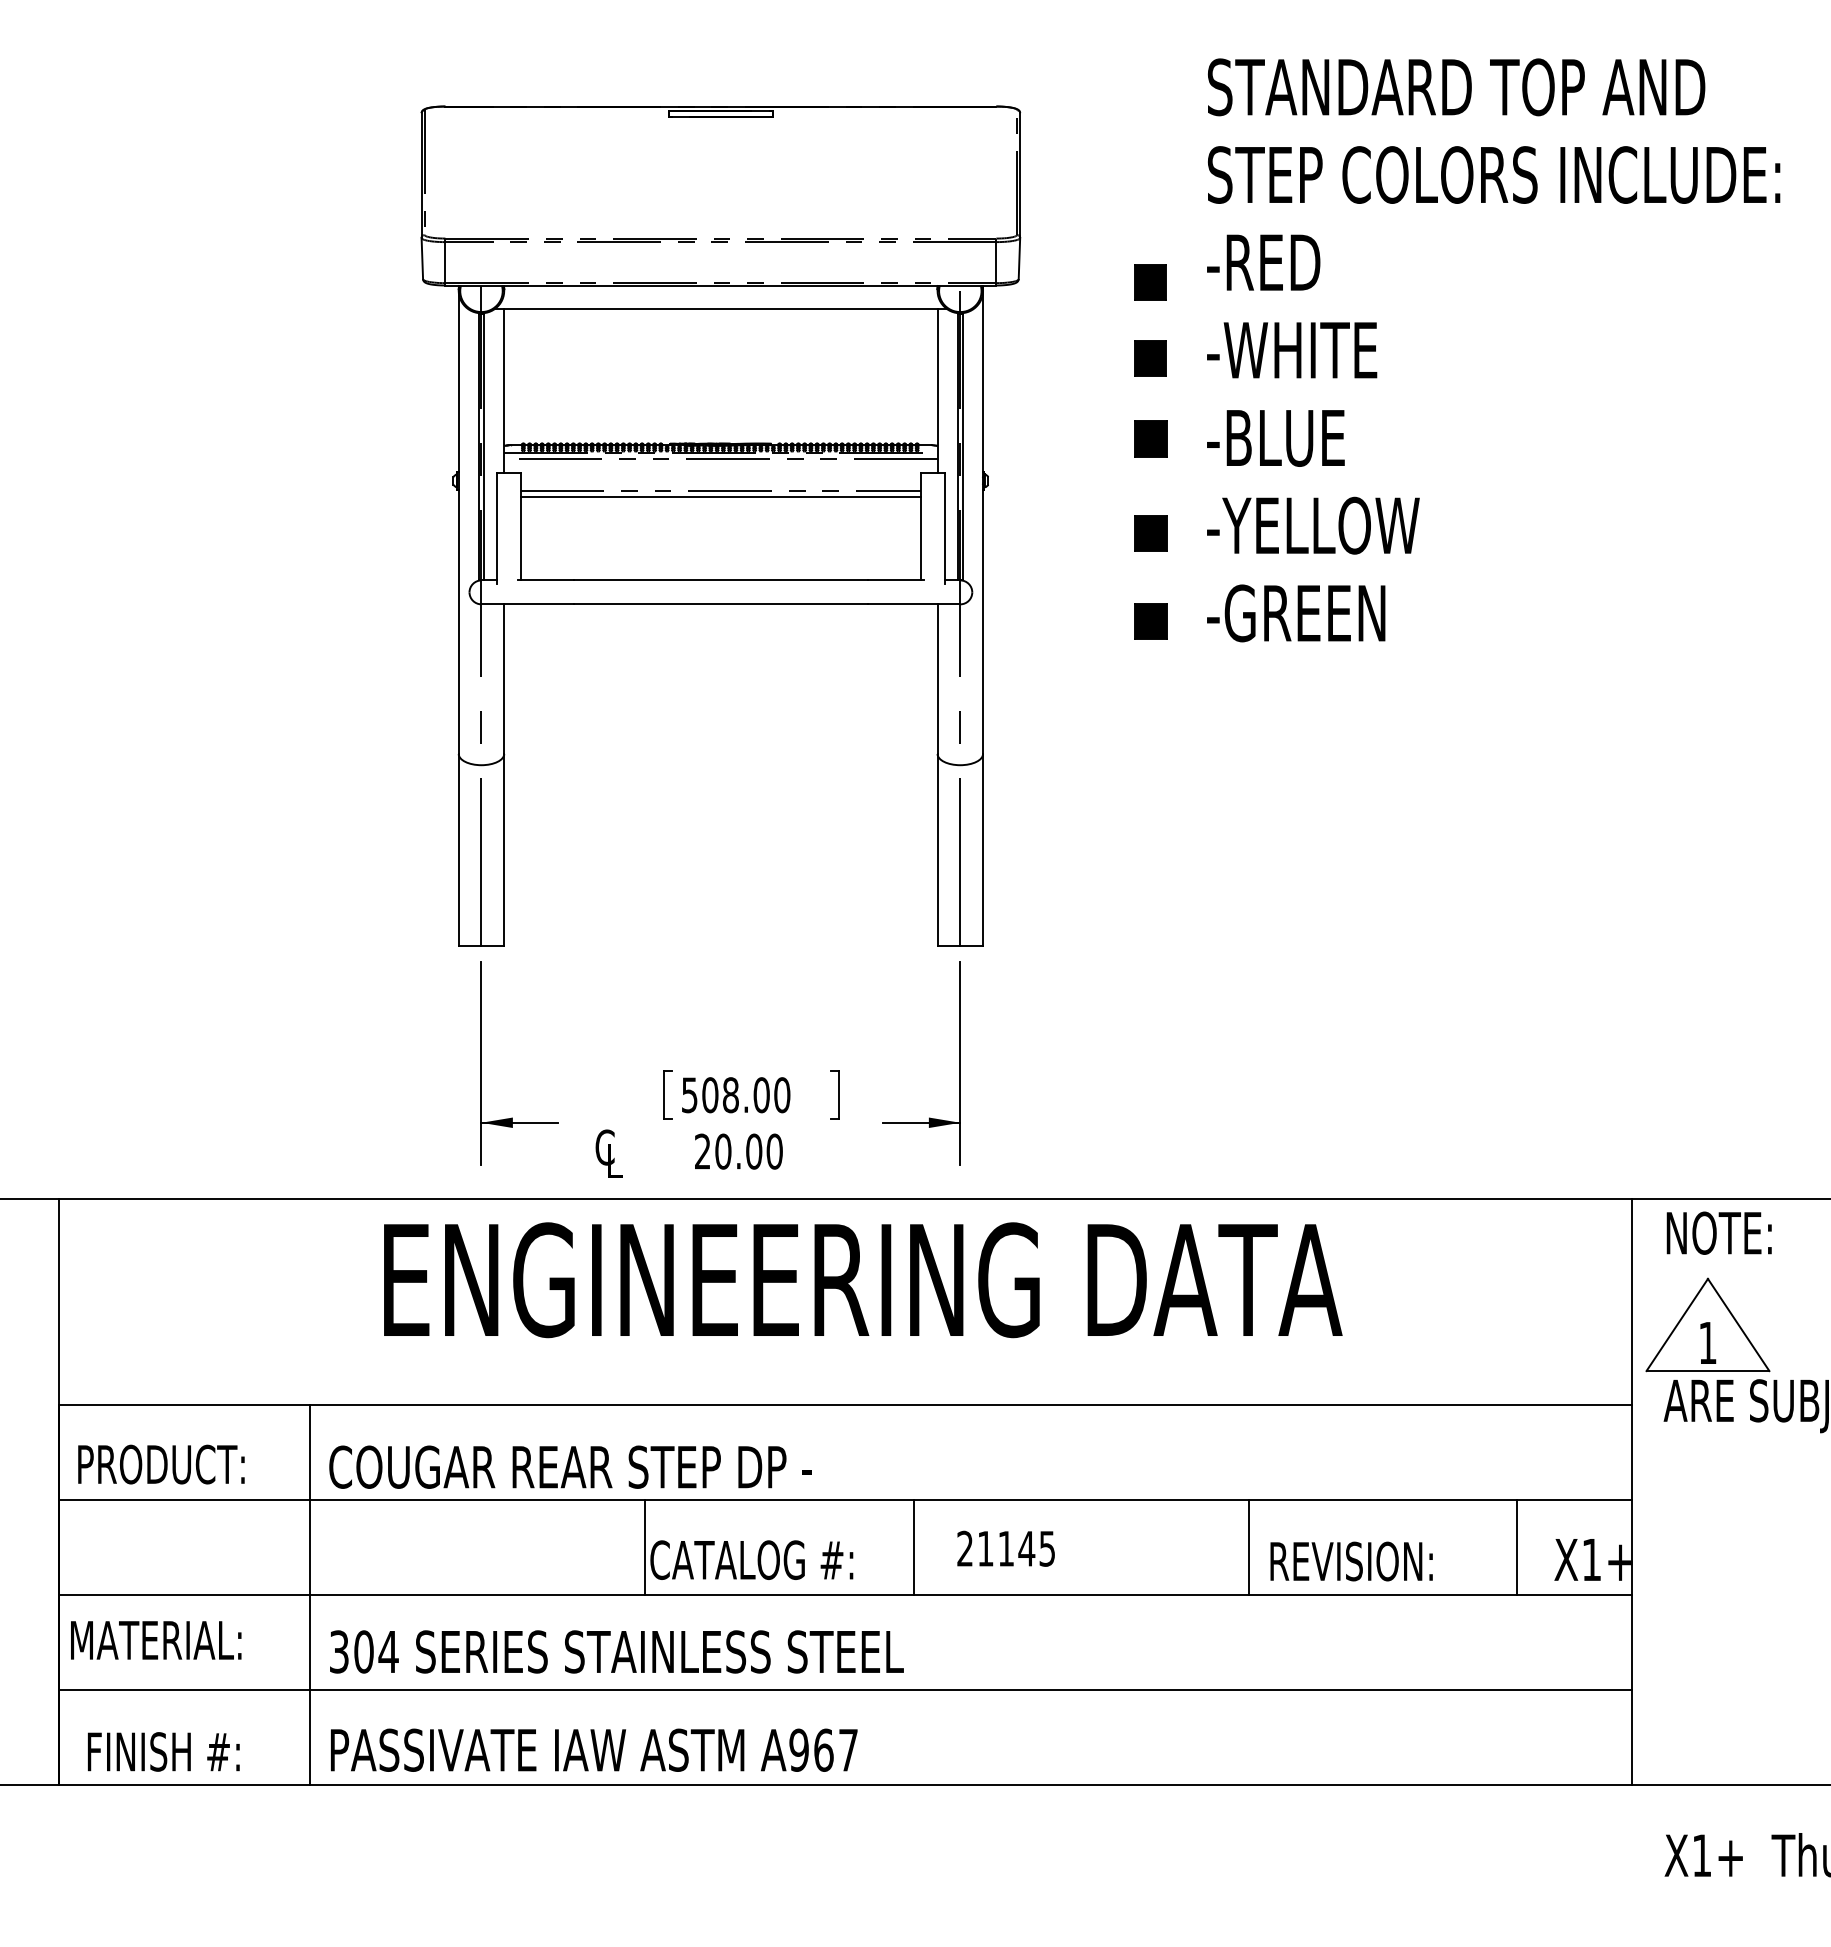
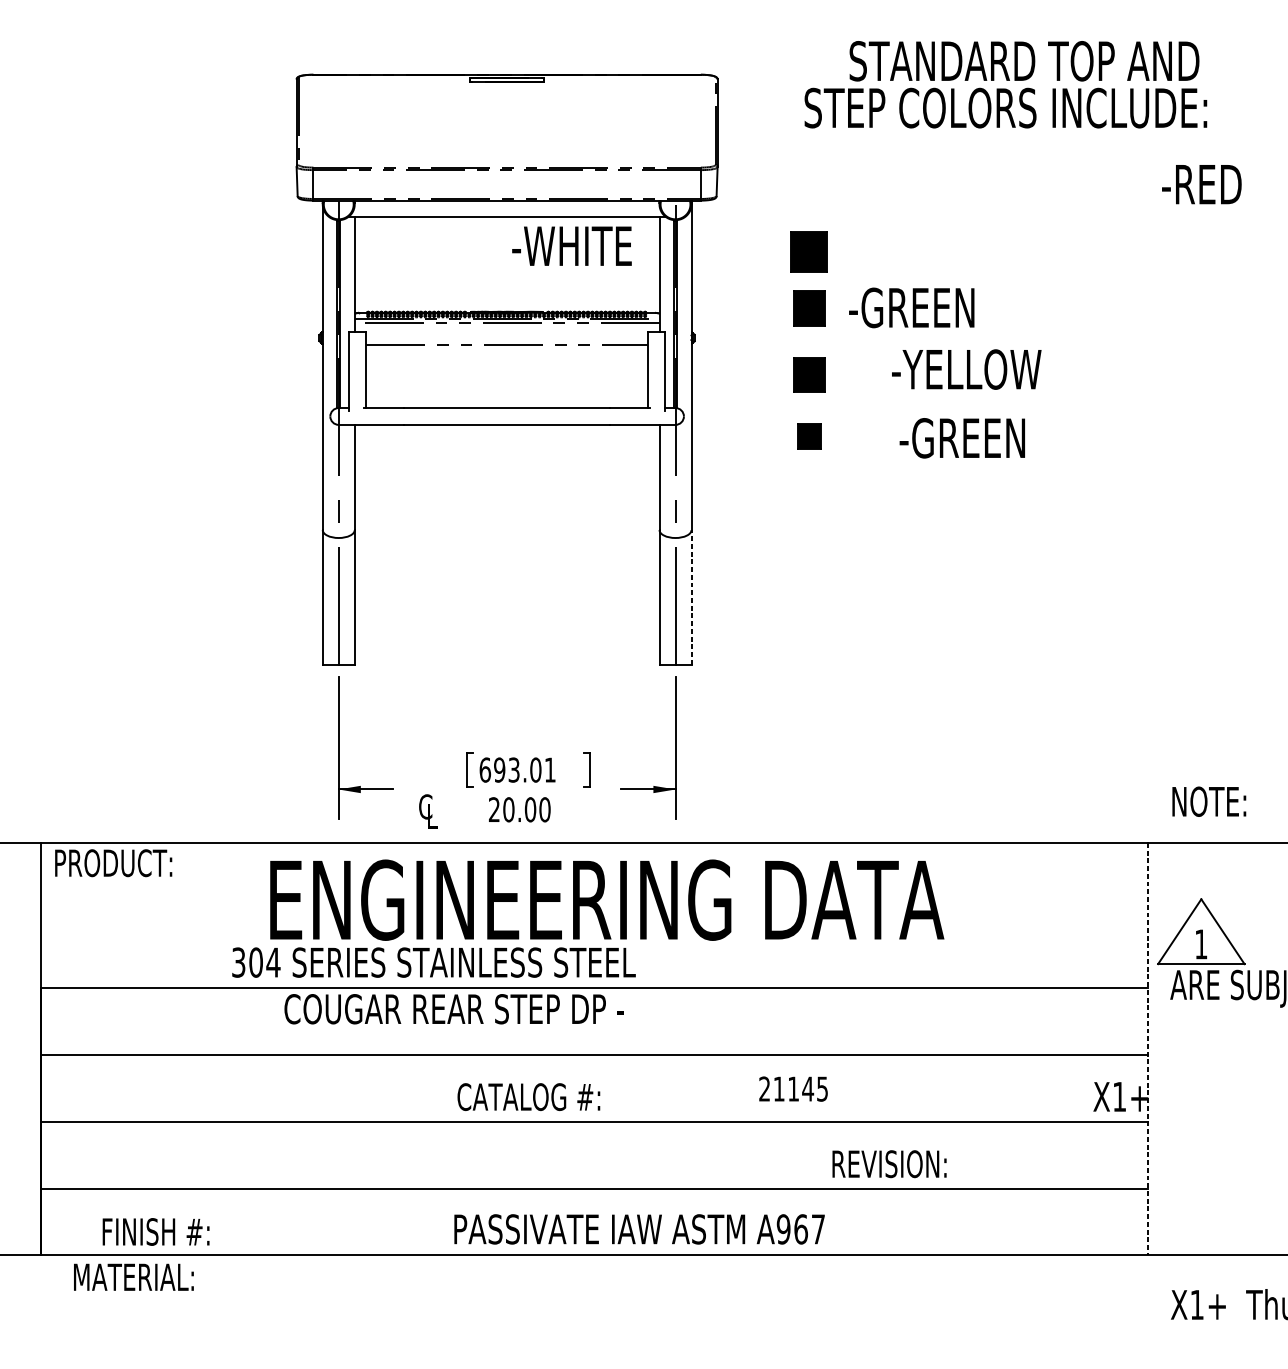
text: (1494, 174) -> (1006, 107), moved
text: (1263, 262) -> (1201, 184), moved
part: (1150, 282) -> (809, 198), removed
text: (1292, 350) -> (572, 246), moved
part: (1150, 358) -> (809, 251), size x1.6
text: (1304, 437) -> (917, 307), -BLUE -> -GREEN
part: (1150, 438) -> (809, 308), size x1.4
line: (720, 497) -> (506, 349), removed
text: (1313, 525) -> (966, 369), moved
part: (1150, 533) -> (809, 375), size x1.4
text: (1296, 613) -> (962, 438), moved
line: (983, 849) -> (691, 597), solid -> dashed
text: (735, 1095) -> (517, 770), 508.00 -> 693.01
text: (1718, 1232) -> (1208, 801), moved
text: (161, 1464) -> (113, 863), moved
text: (570, 1466) -> (454, 1008), moved
line: (1632, 1492) -> (1148, 1049), solid -> dashed
line: (645, 1547) -> (454, 1088), removed
line: (913, 1547) -> (642, 1088), removed
line: (1248, 1547) -> (878, 1088), removed
line: (1516, 1547) -> (1066, 1088), removed
text: (1005, 1548) -> (793, 1088), moved
text: (1351, 1561) -> (889, 1164), moved
line: (310, 1594) -> (218, 1121), removed
text: (156, 1640) -> (134, 1277), moved
text: (616, 1651) -> (433, 962), moved
text: (594, 1749) -> (639, 1228), moved
text: (163, 1751) -> (155, 1231), moved

